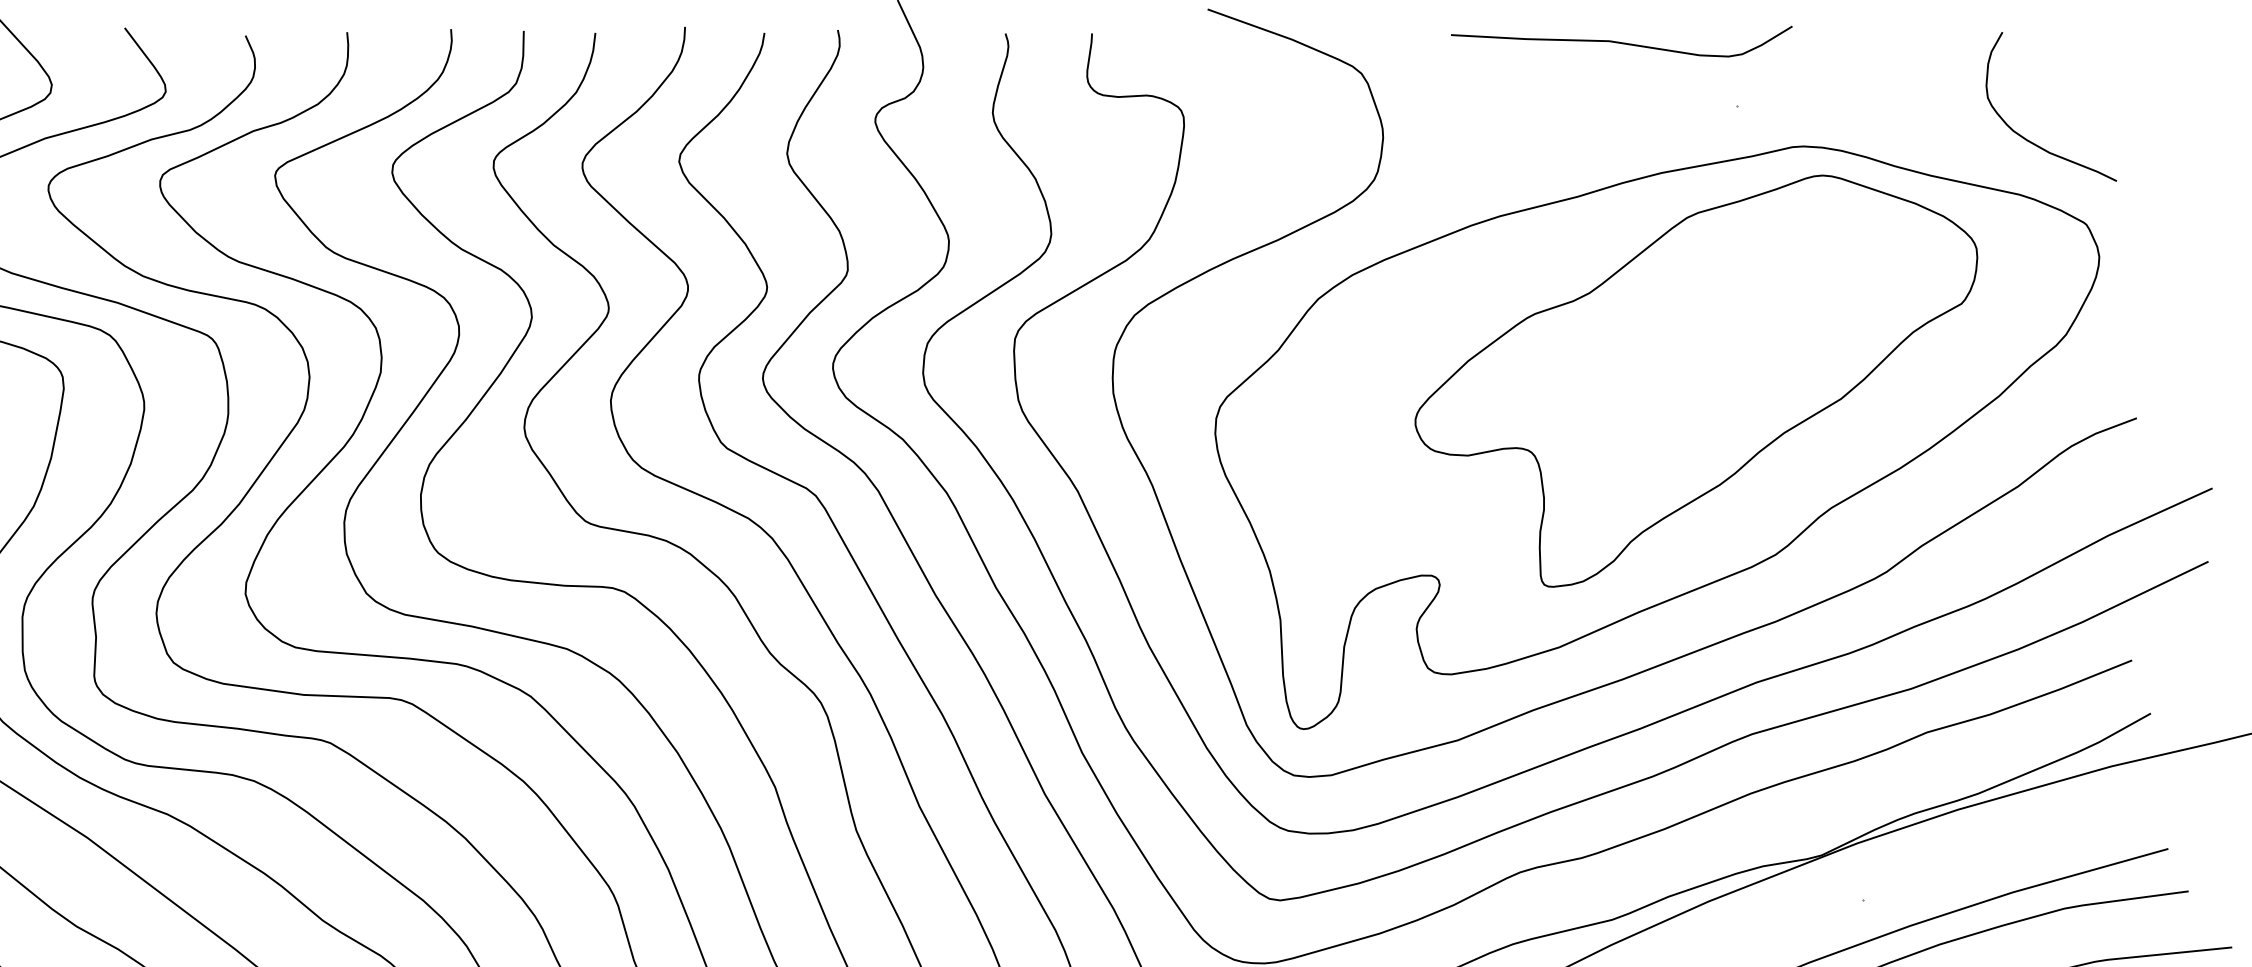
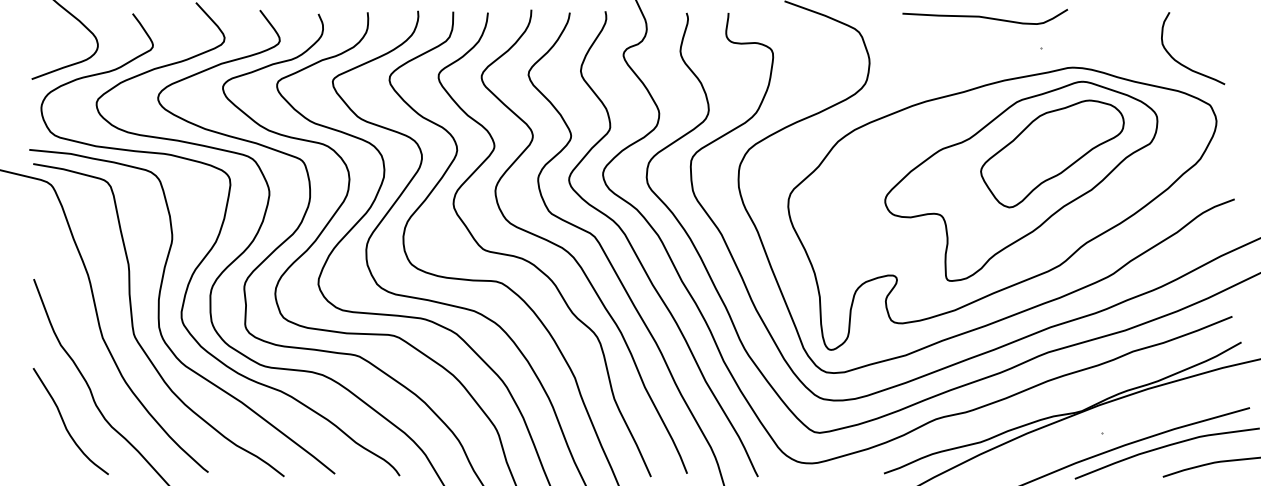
part: (1760, 323) -> (1052, 153), added

